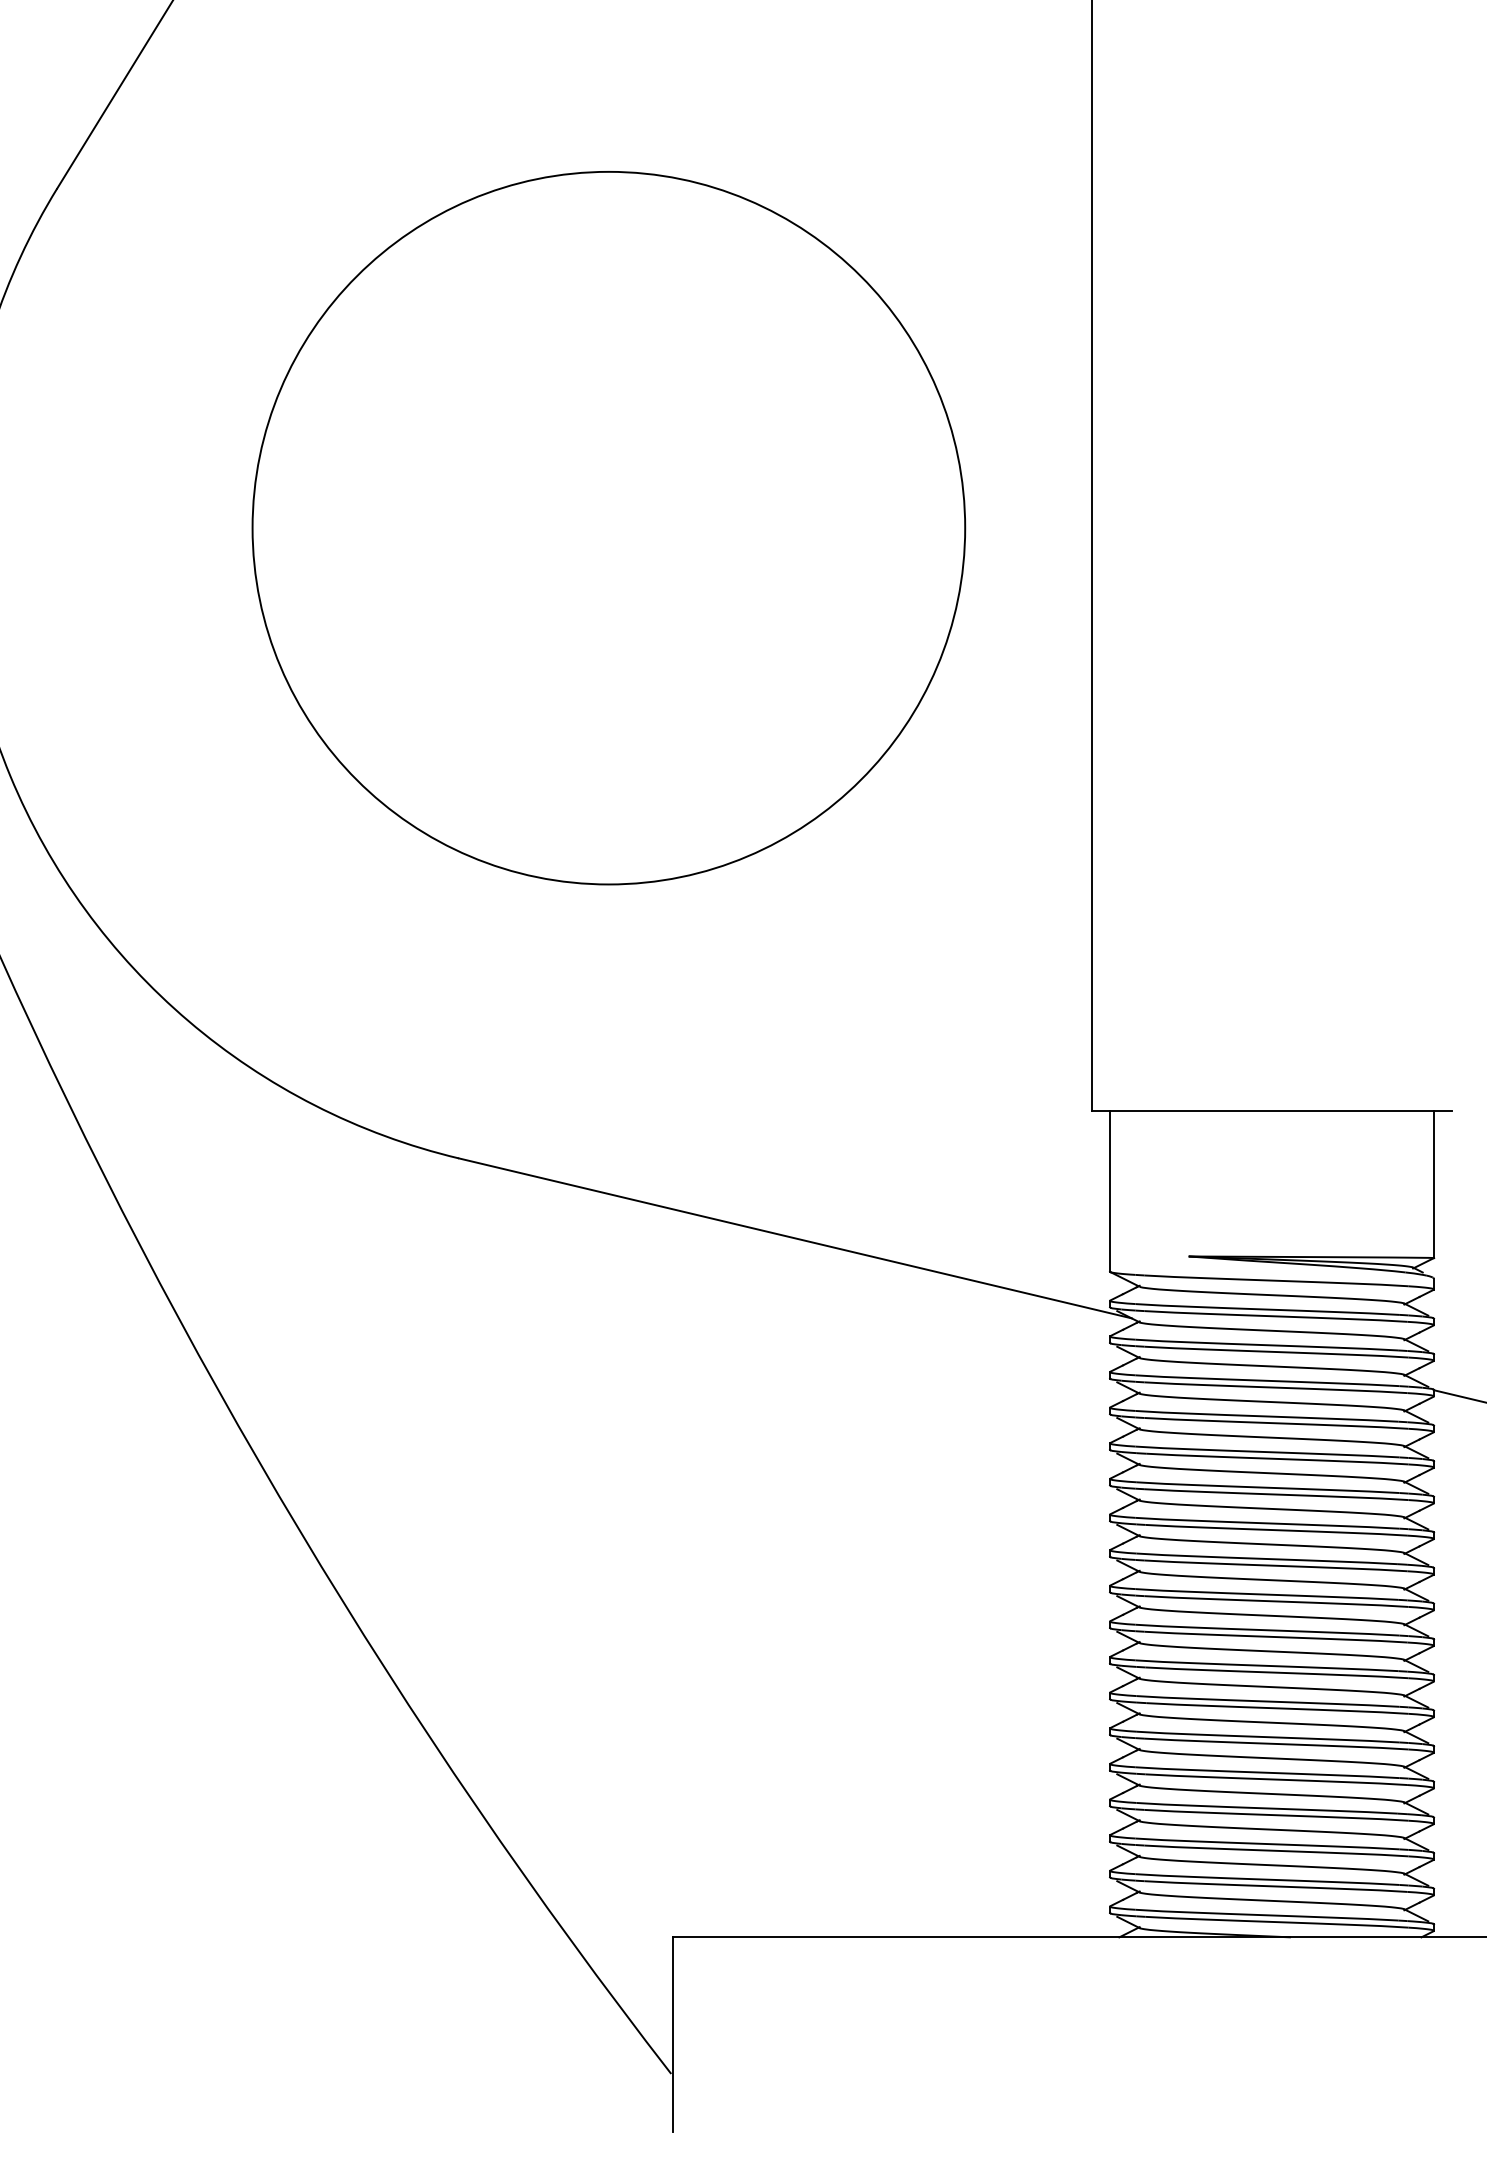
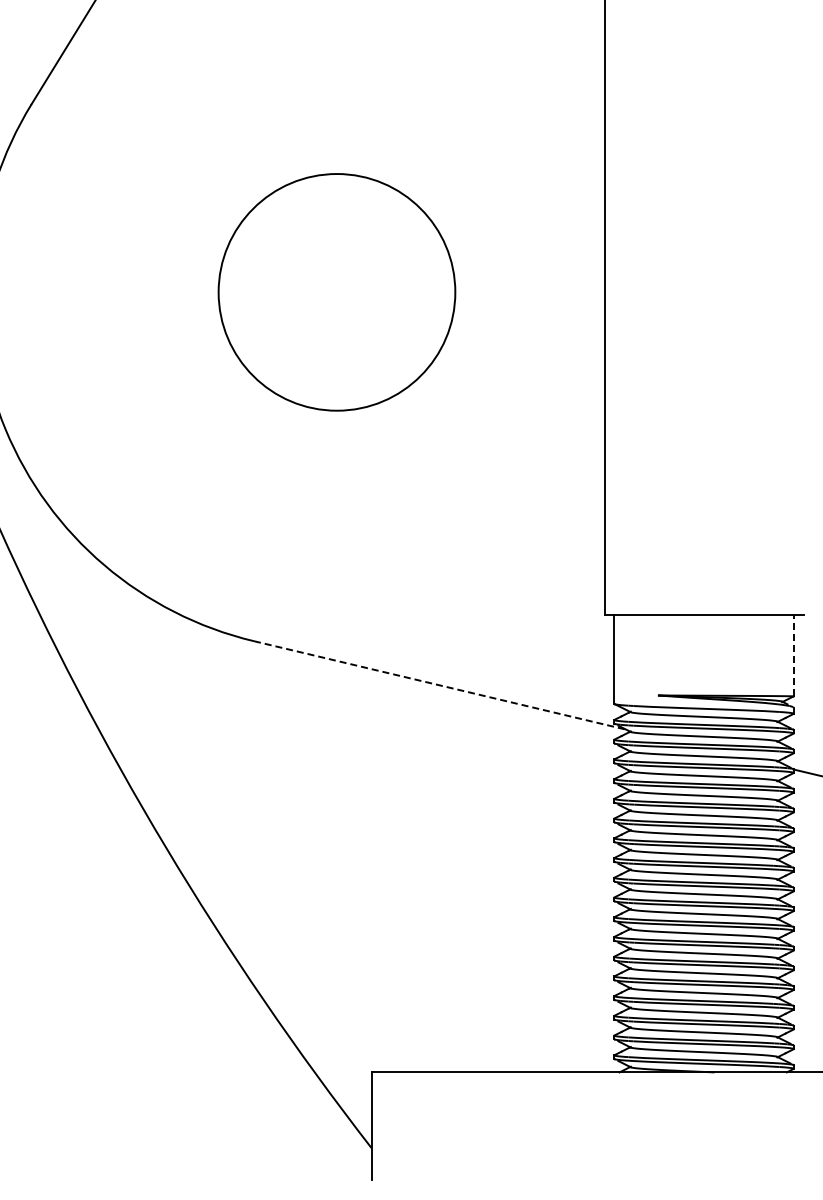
circle: (608, 528) -> (336, 292), size x0.6
line: (1433, 1184) -> (793, 655), solid -> dashed
line: (795, 1238) -> (440, 685), solid -> dashed

